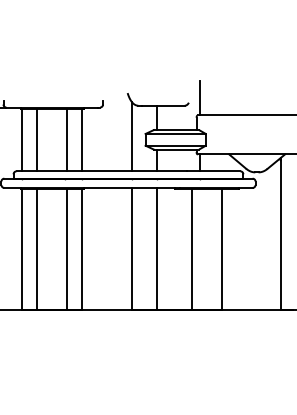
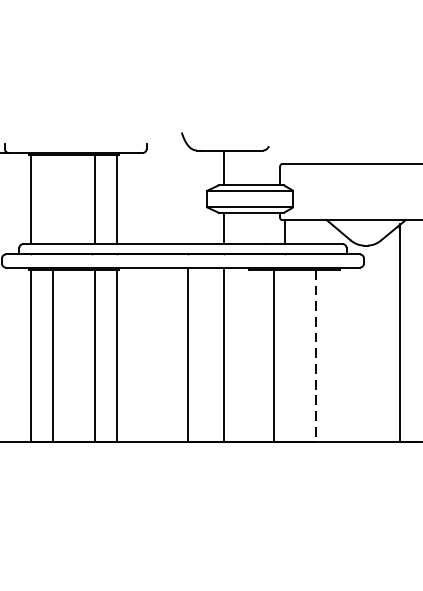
line: (200, 98) -> (285, 140), removed
line: (132, 136) -> (188, 194), removed
line: (37, 140) -> (53, 200), removed
line: (221, 250) -> (315, 356), solid -> dashed

